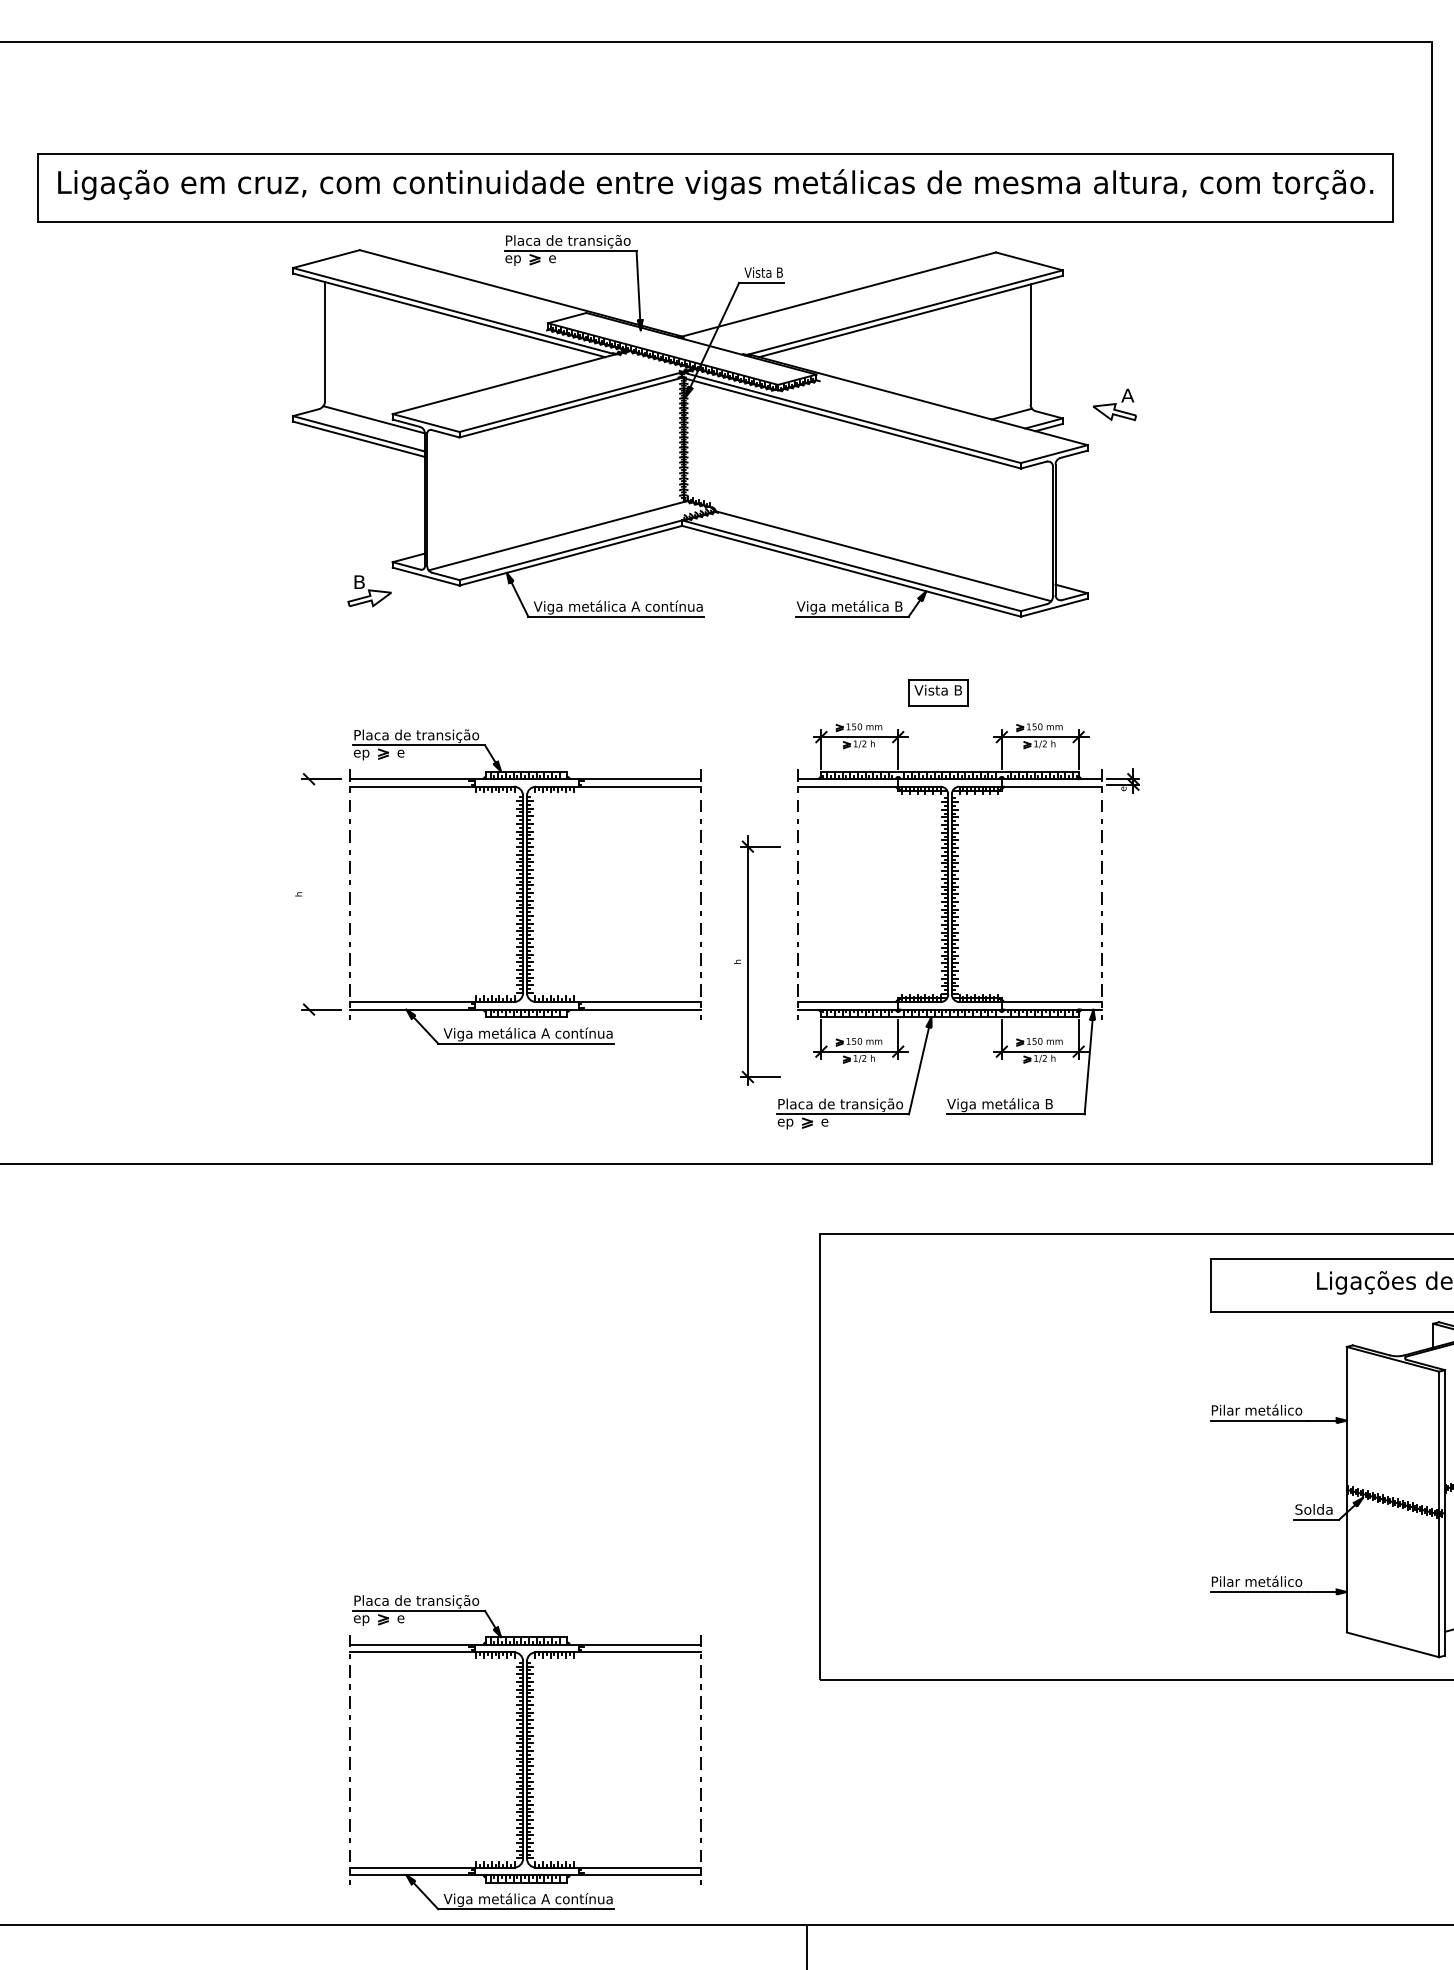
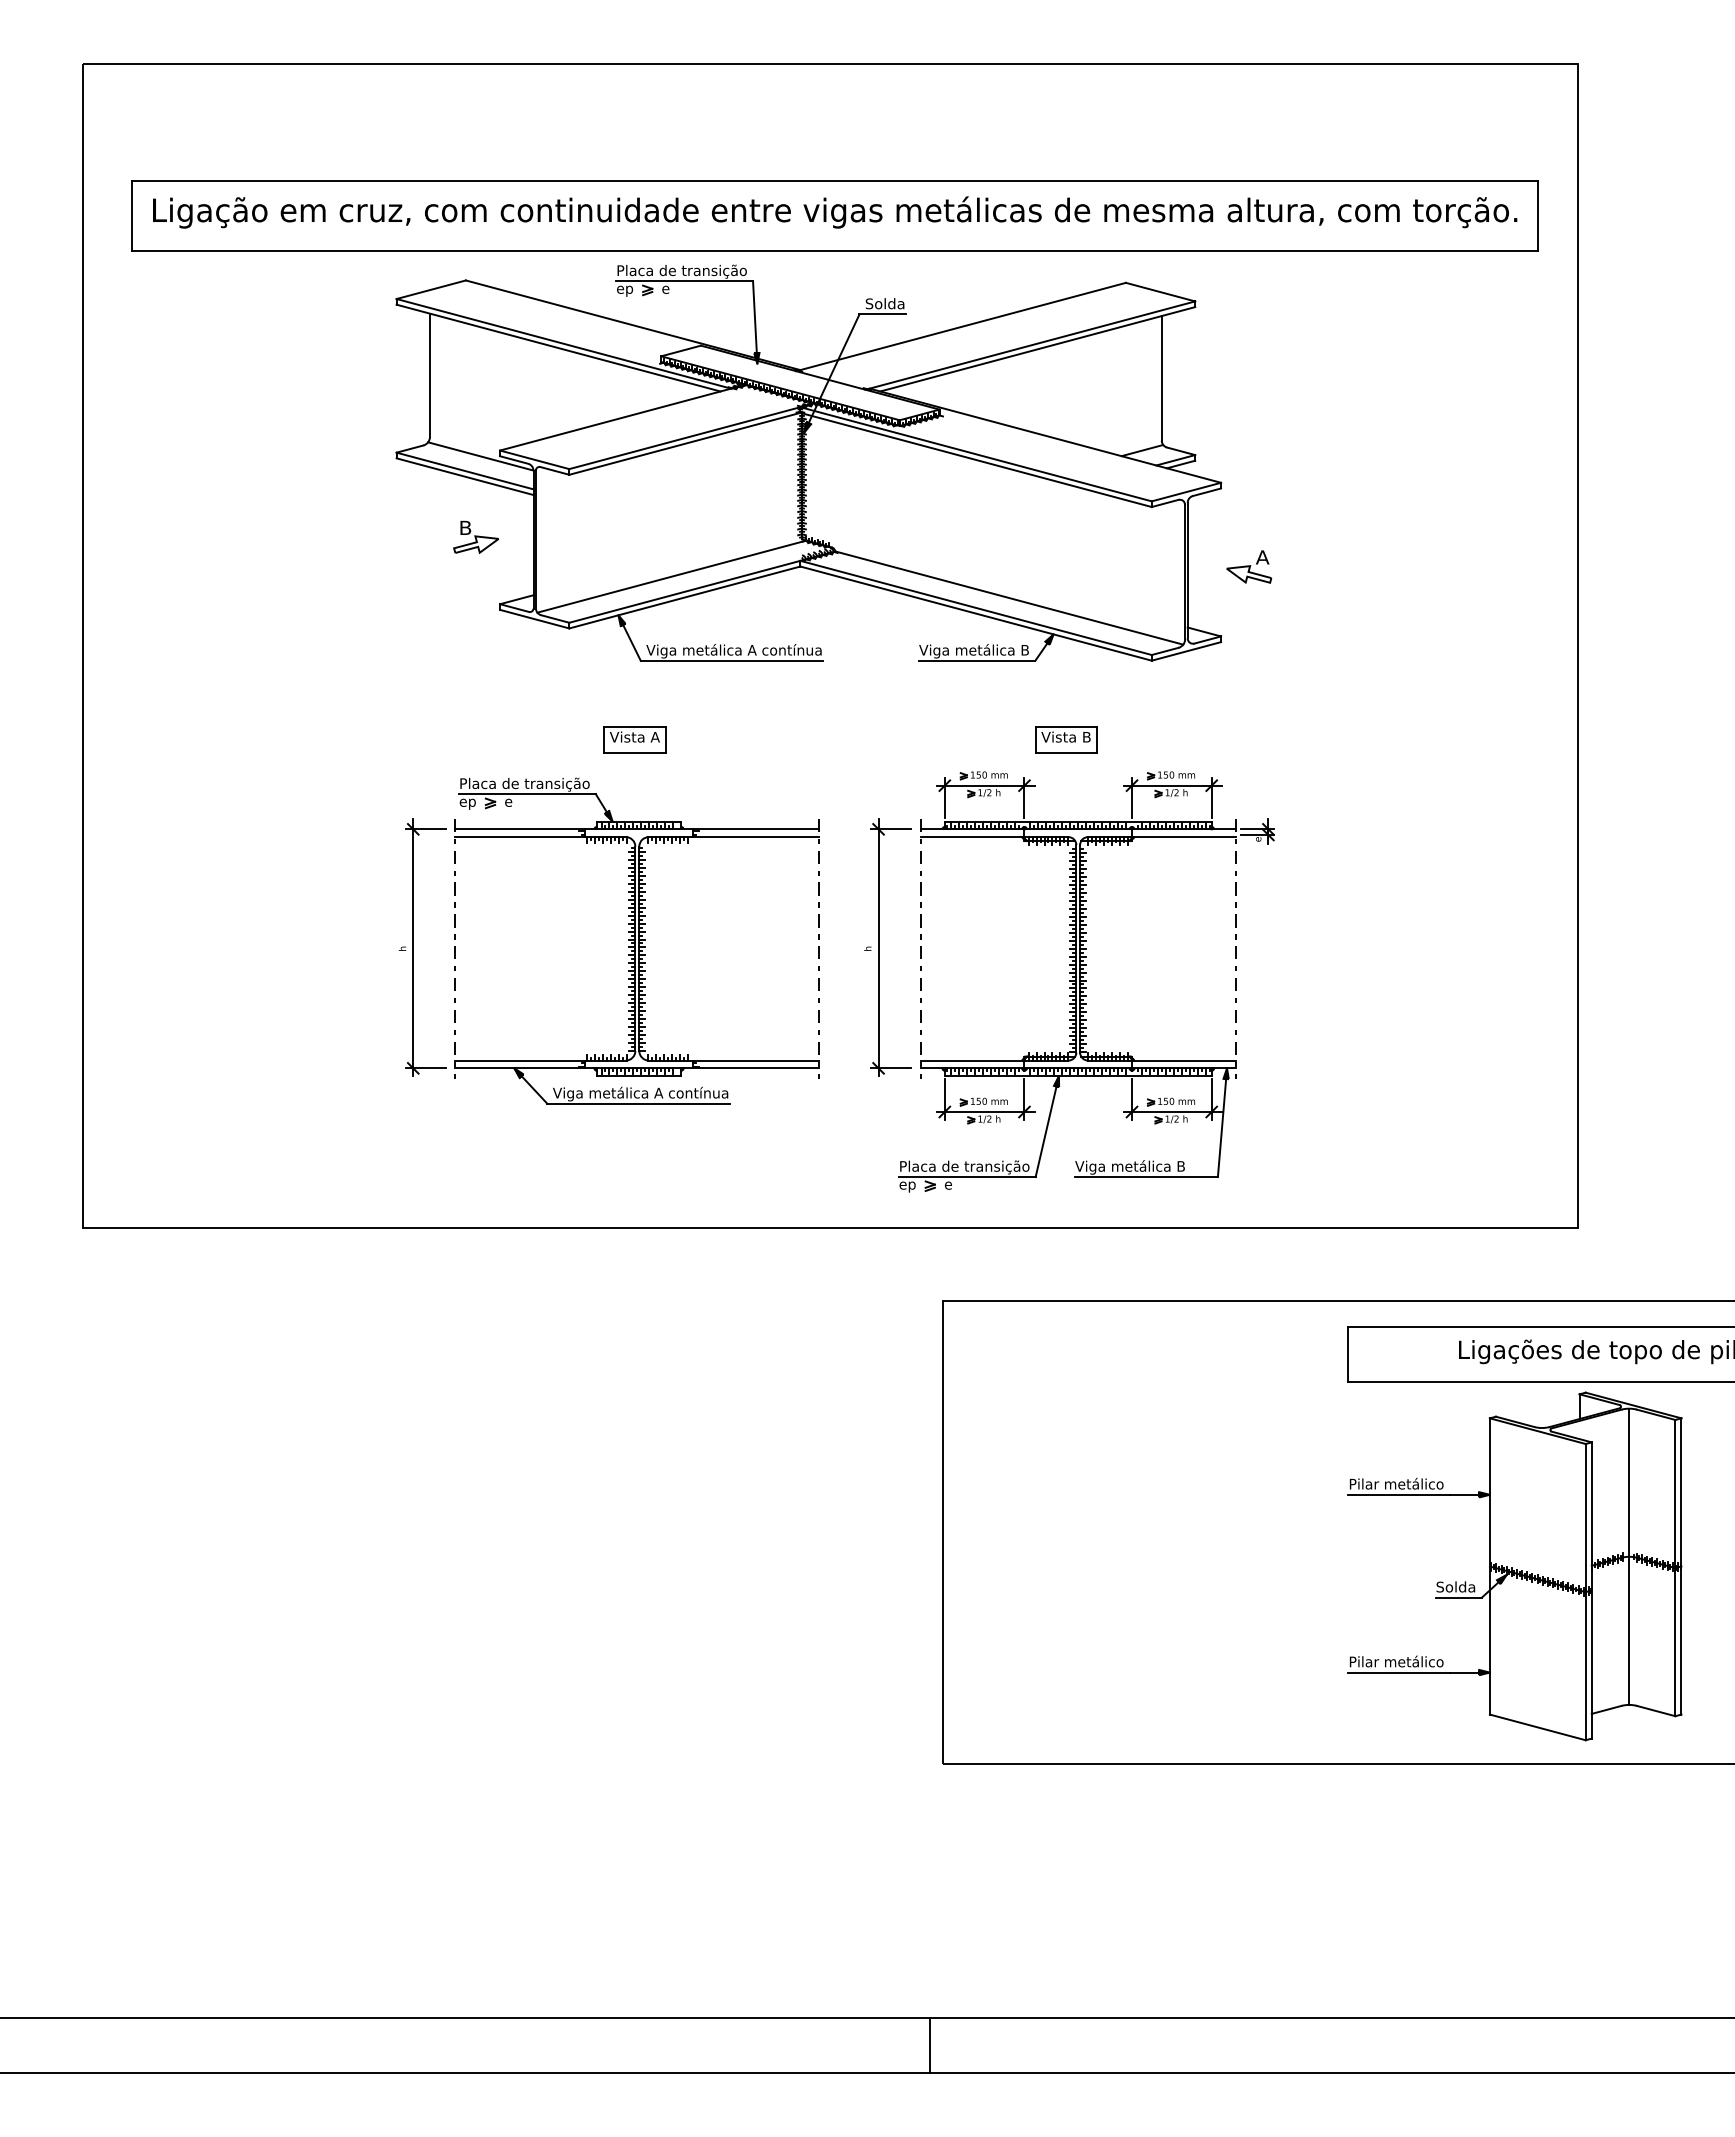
text: (763, 272) -> (884, 303), Vista B -> Solda
part: (1115, 404) -> (1249, 566), moved
part: (370, 590) -> (476, 536), moved
part: (522, 692) -> (634, 739), added
line: (309, 893) -> (413, 947), added
part: (748, 960) -> (879, 947), moved
part: (524, 1751) -> (636, 1838), removed

